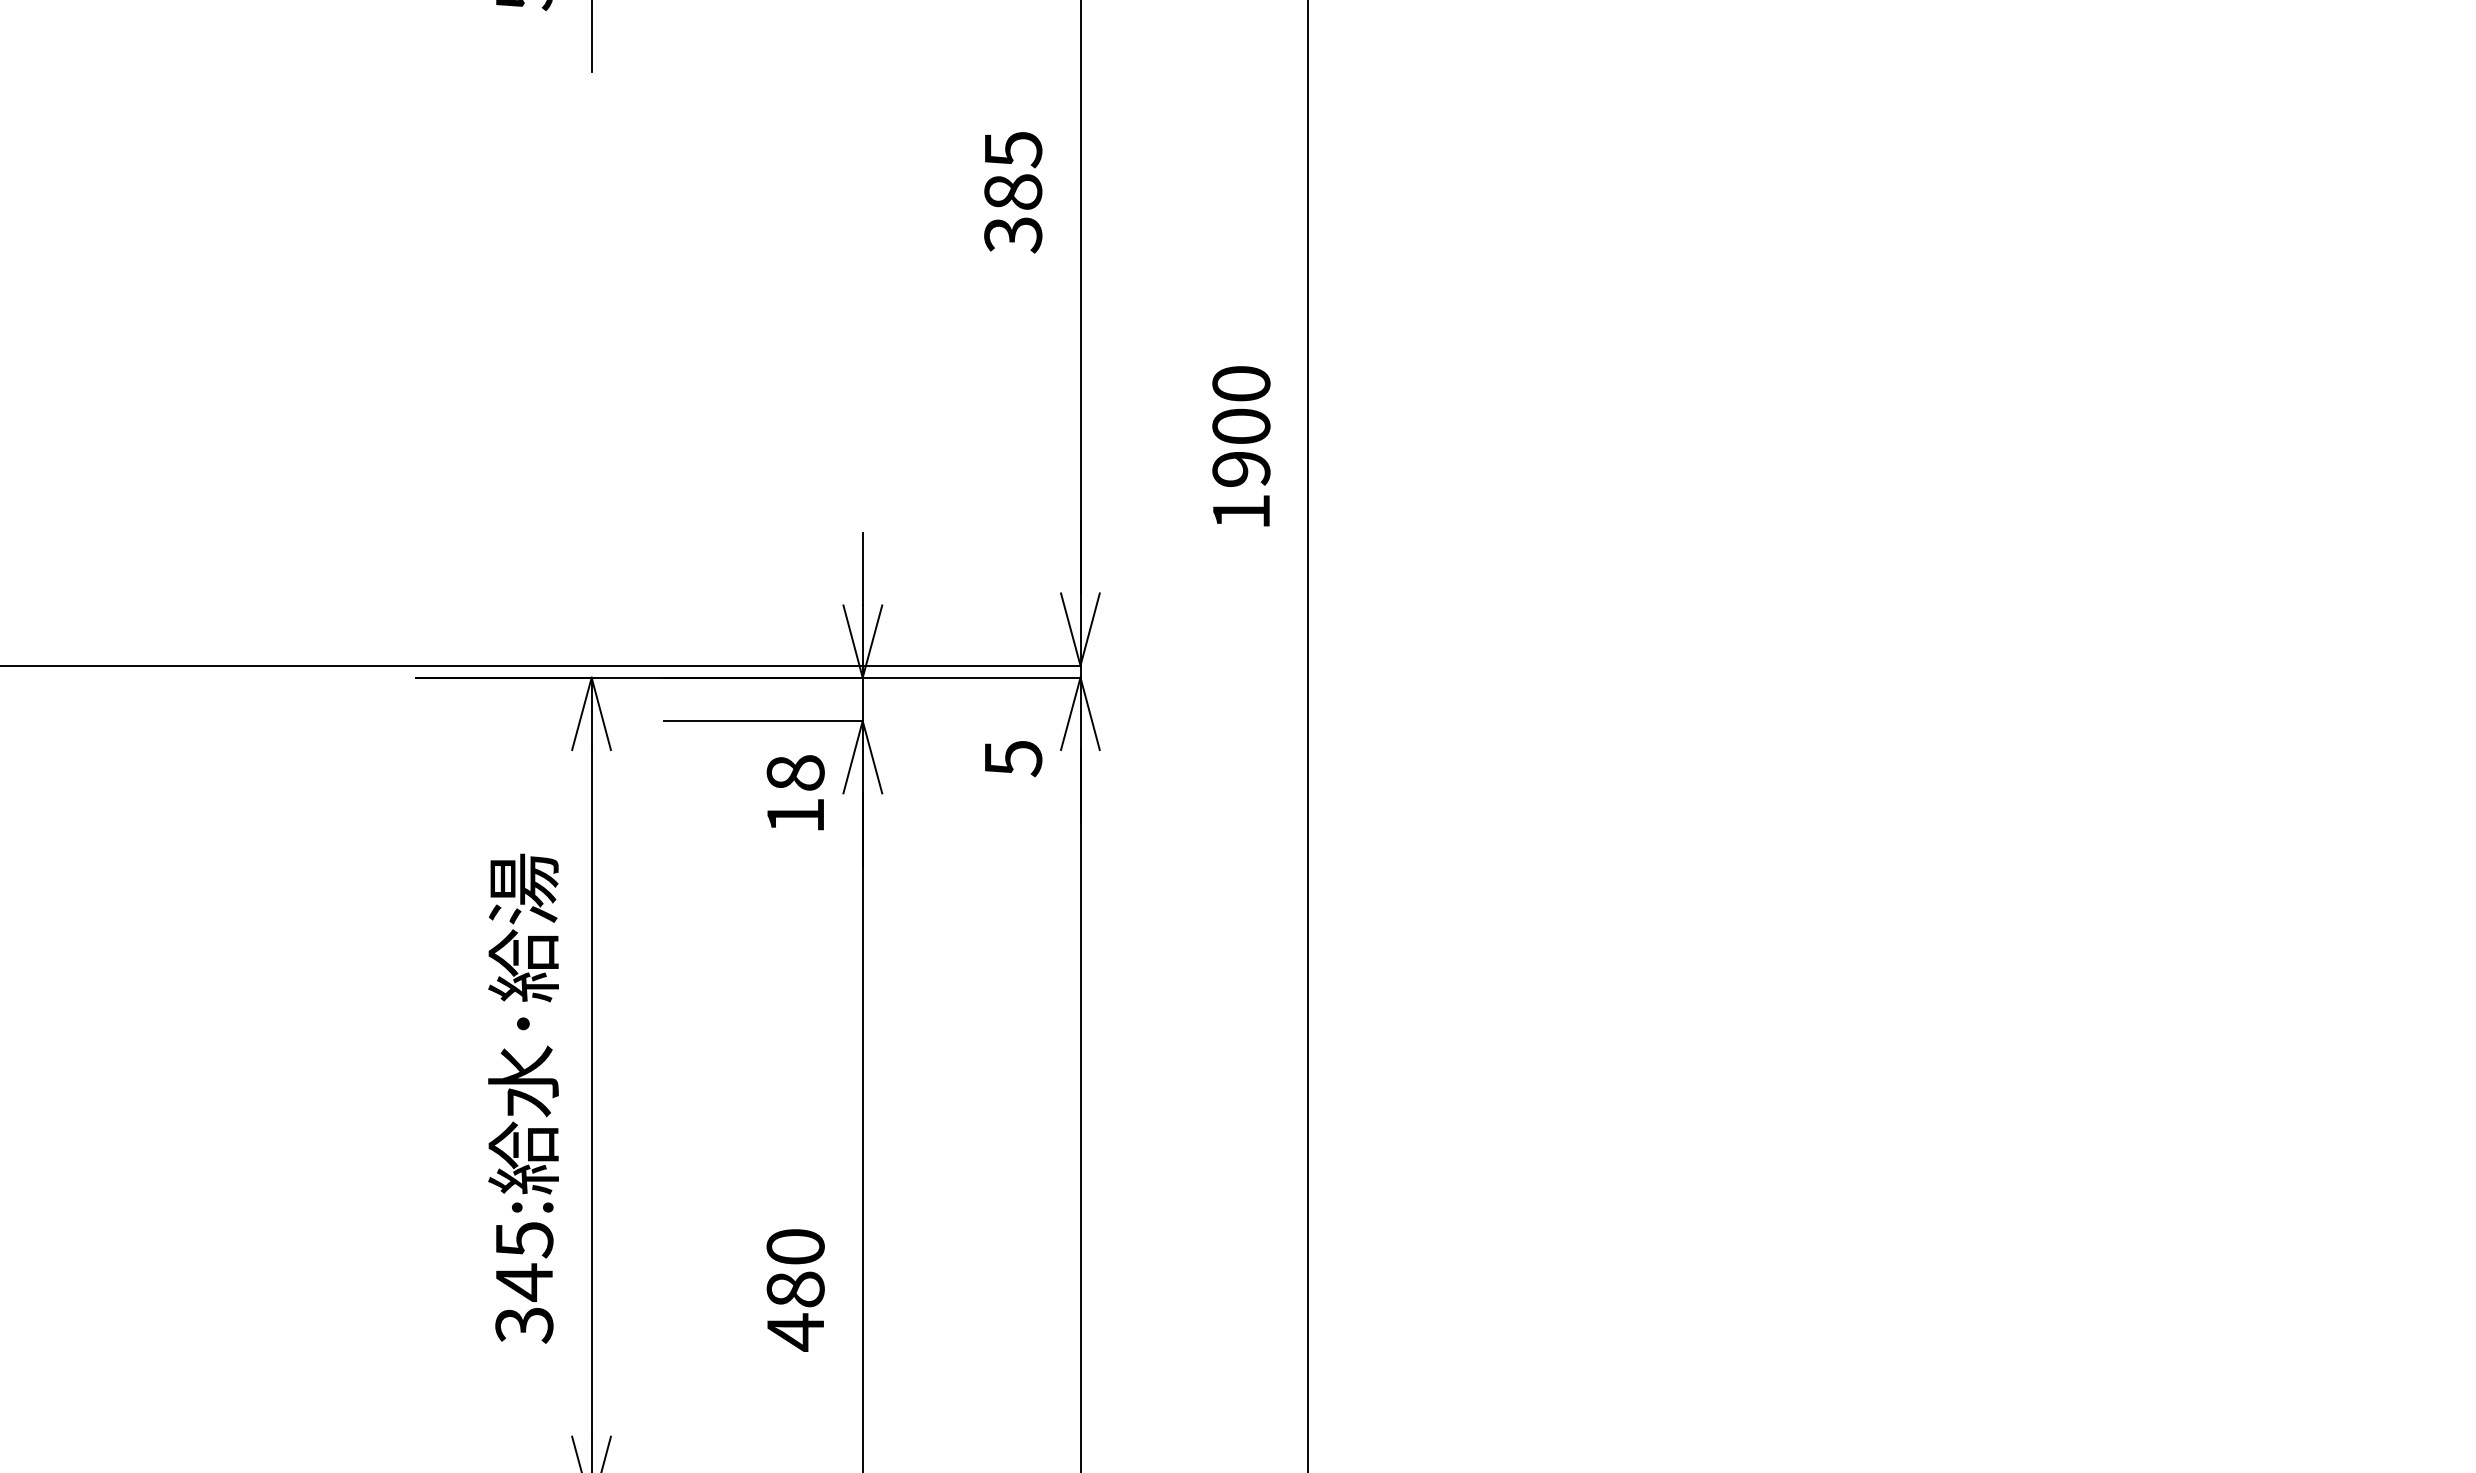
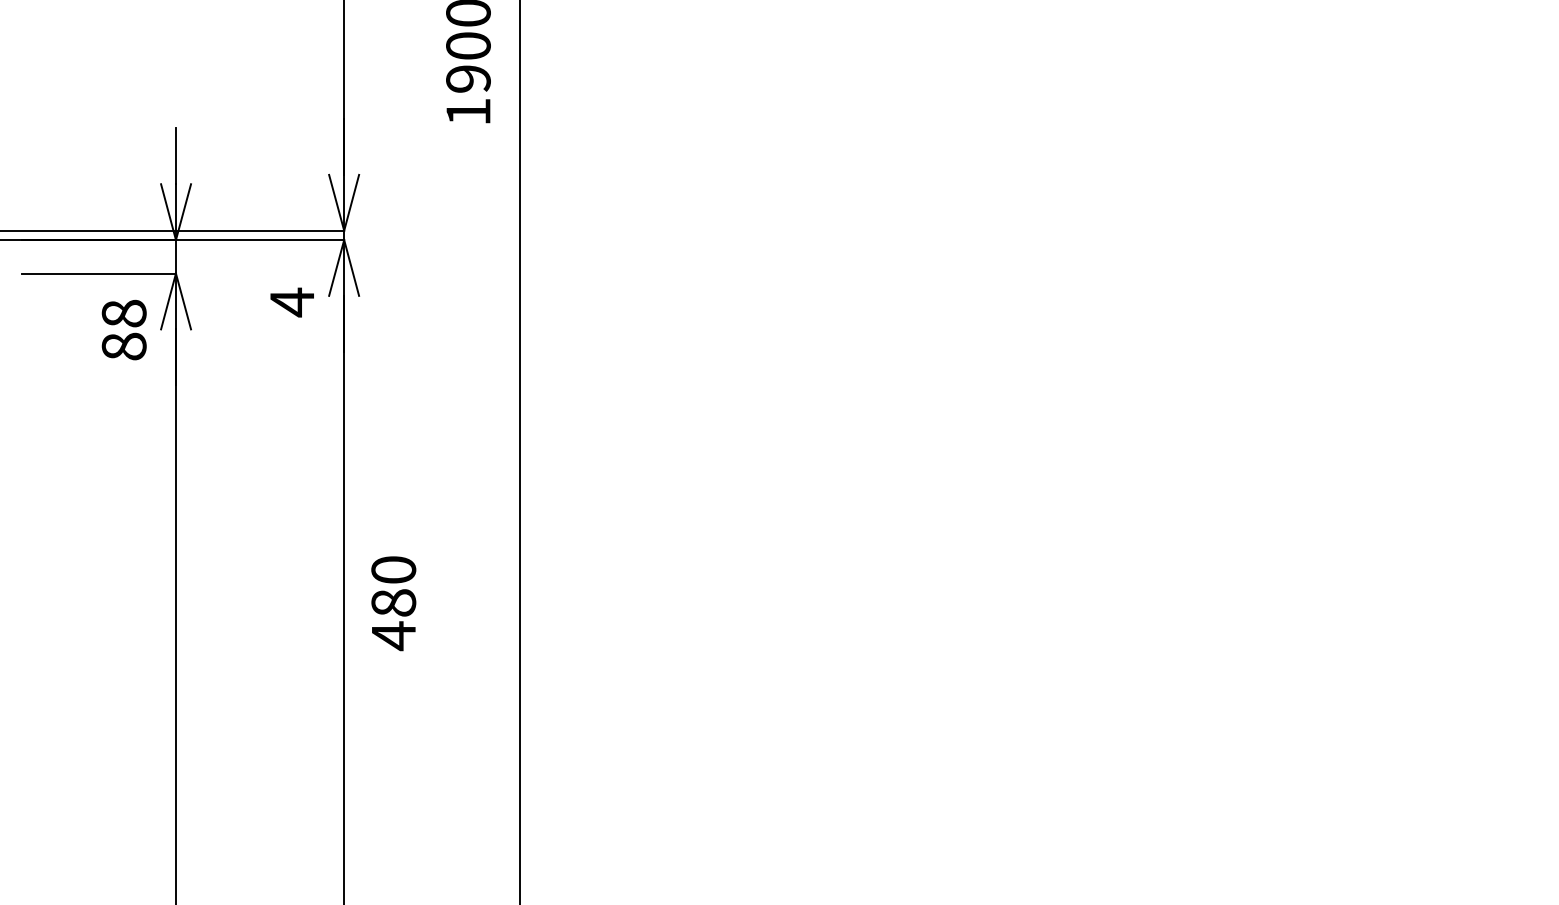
text: (1013, 758) -> (292, 302), 5 -> 4
text: (795, 815) -> (124, 346), 18 -> 88
text: (795, 1290) -> (393, 603), moved

